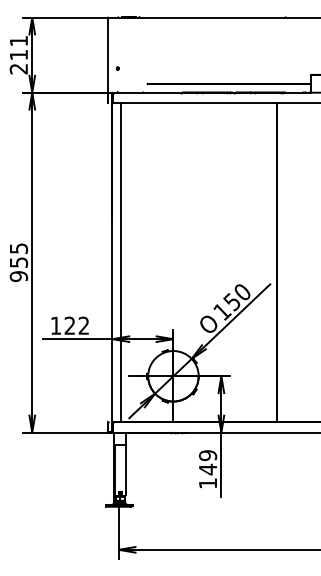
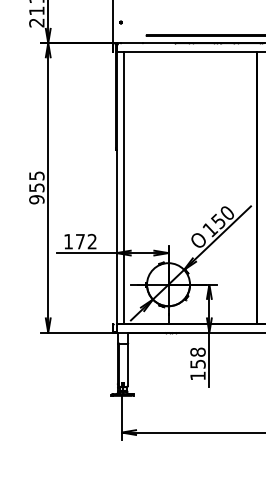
text: (69, 325) -> (79, 241), 122 -> 172
text: (208, 462) -> (198, 358), 149 -> 158

